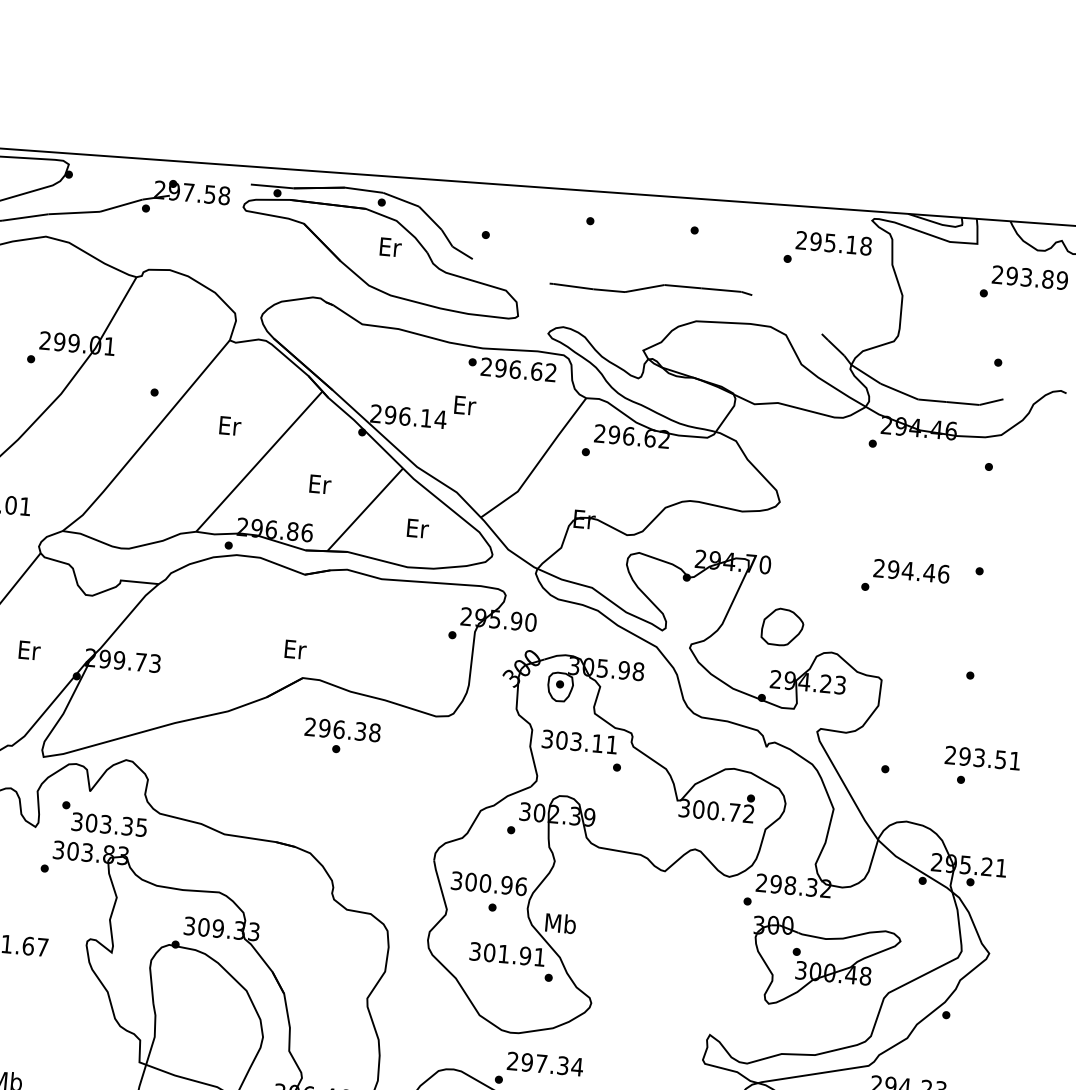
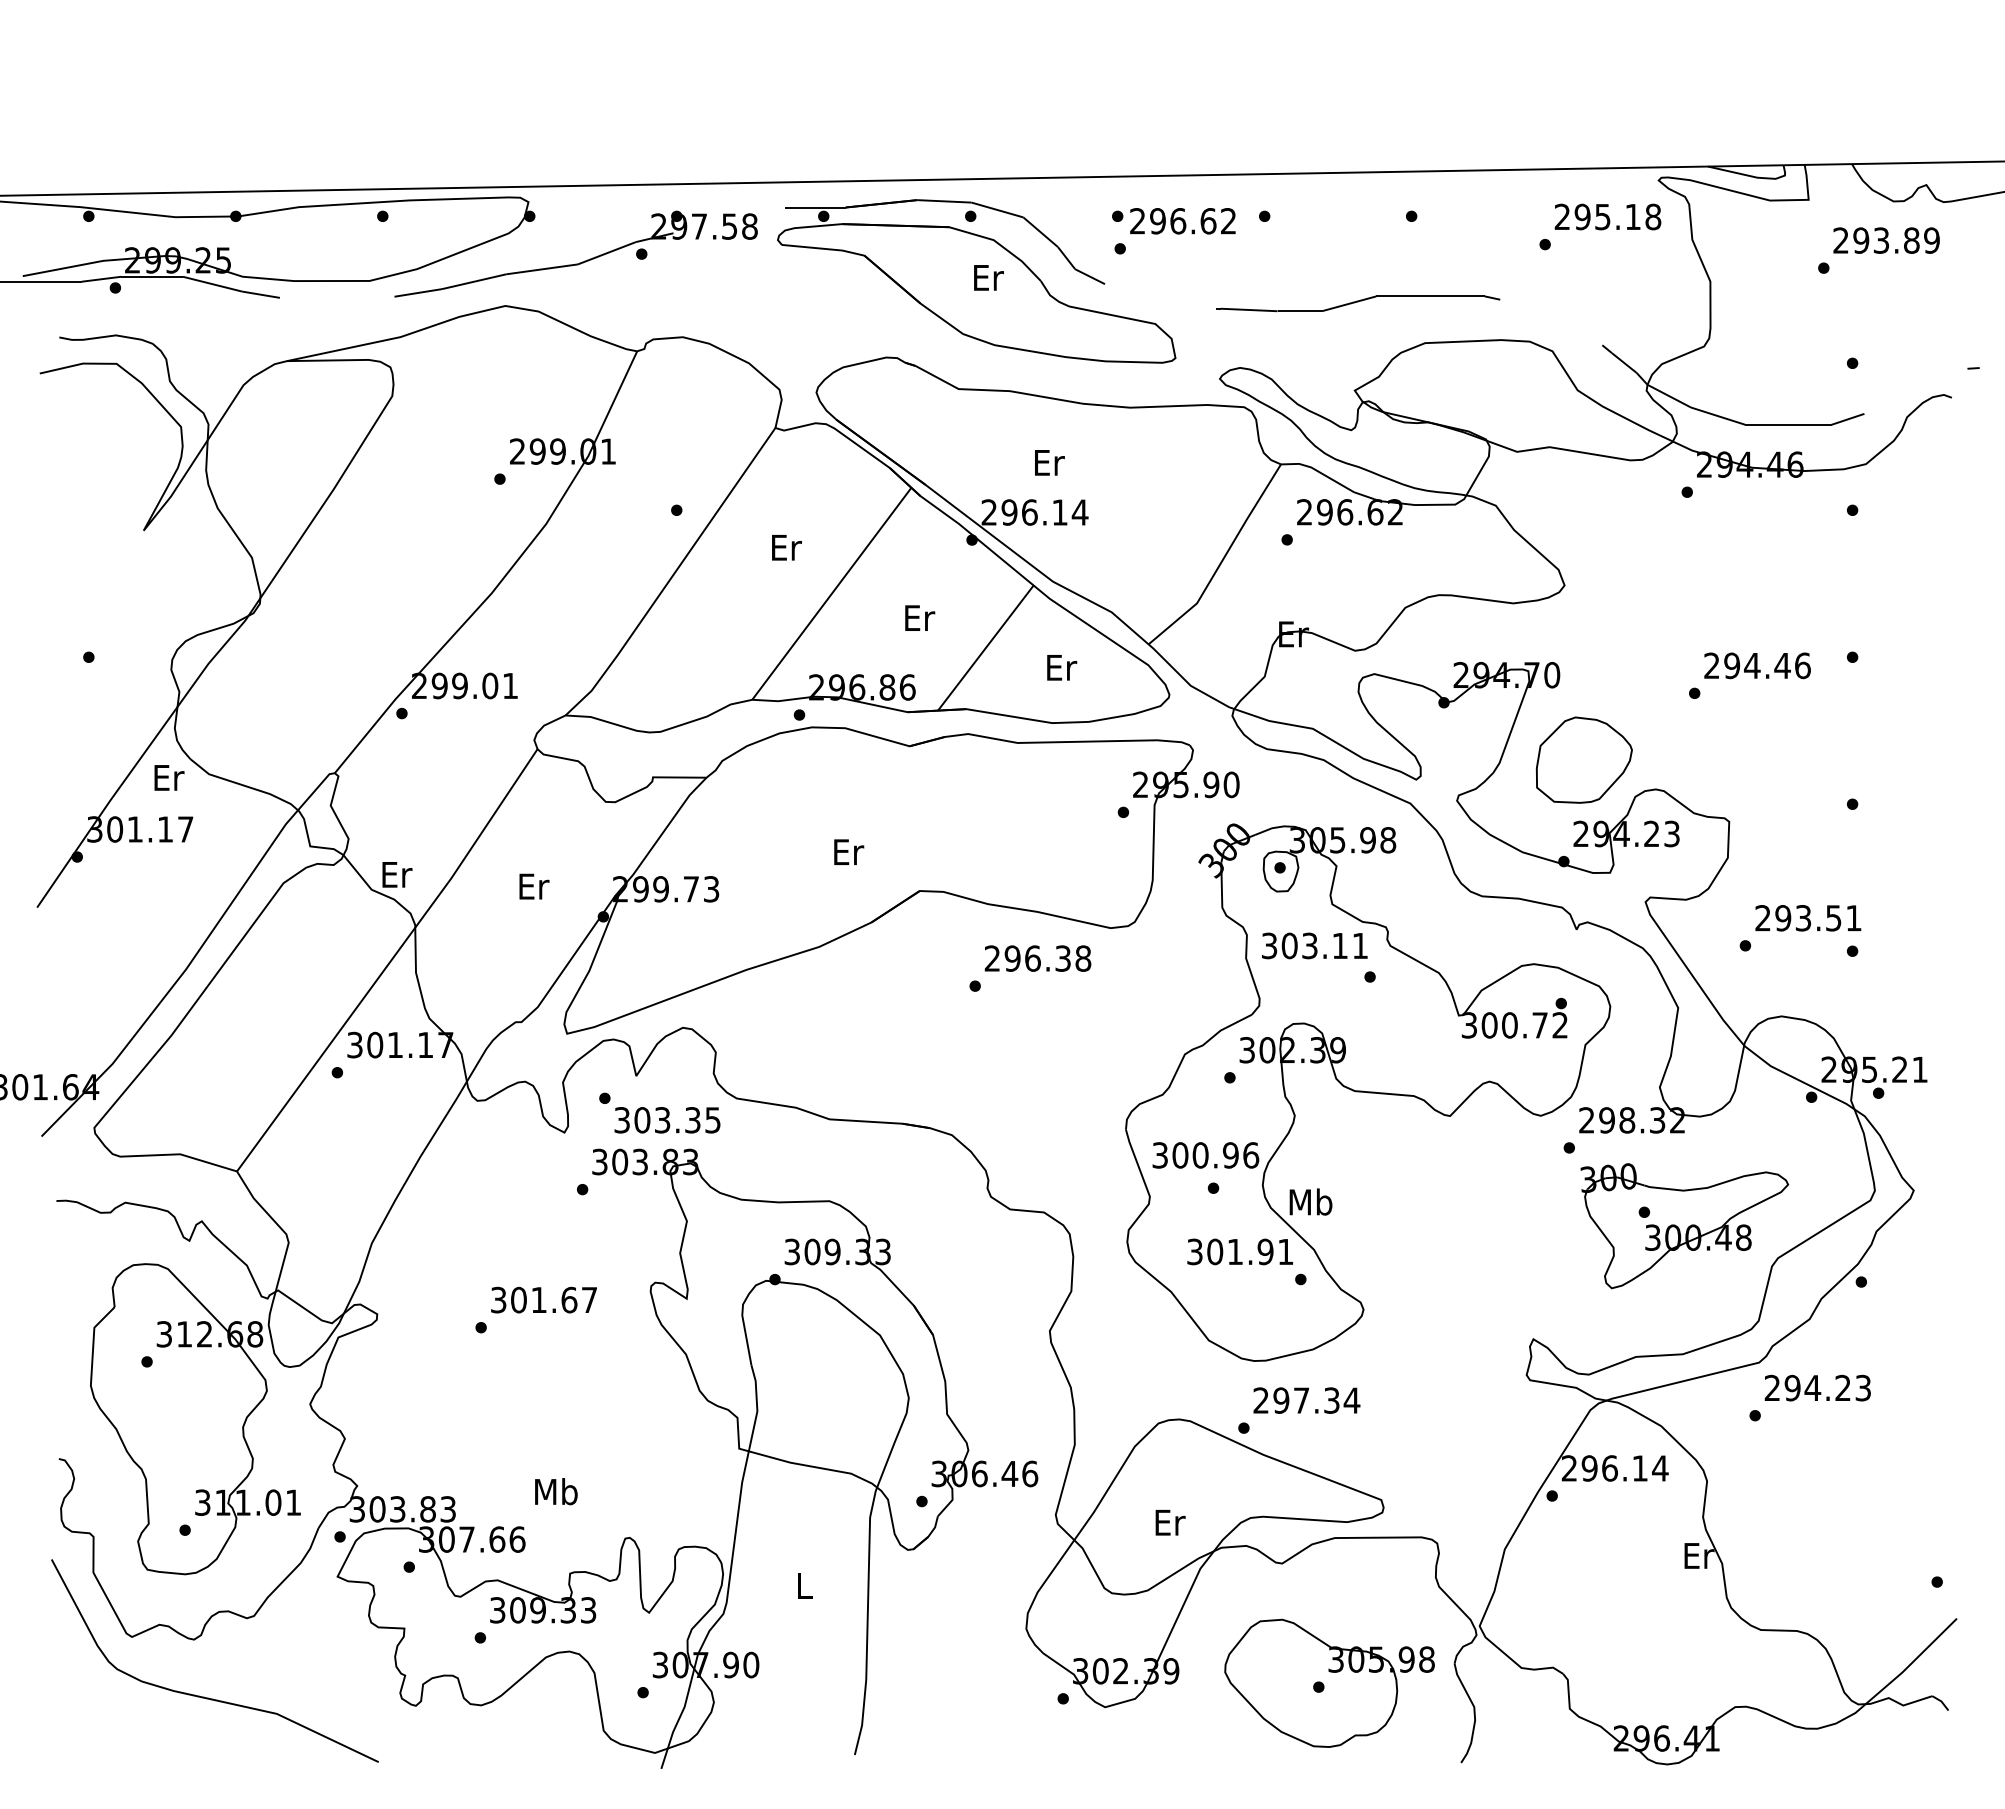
text: (511, 369) -> (1173, 221), moved
text: (465, 405) -> (1049, 462), moved
part: (782, 626) -> (1583, 759), size x1.67
text: (296, 649) -> (849, 851), moved
text: (342, 729) -> (1037, 958), moved
text: (982, 758) -> (1808, 918), moved

